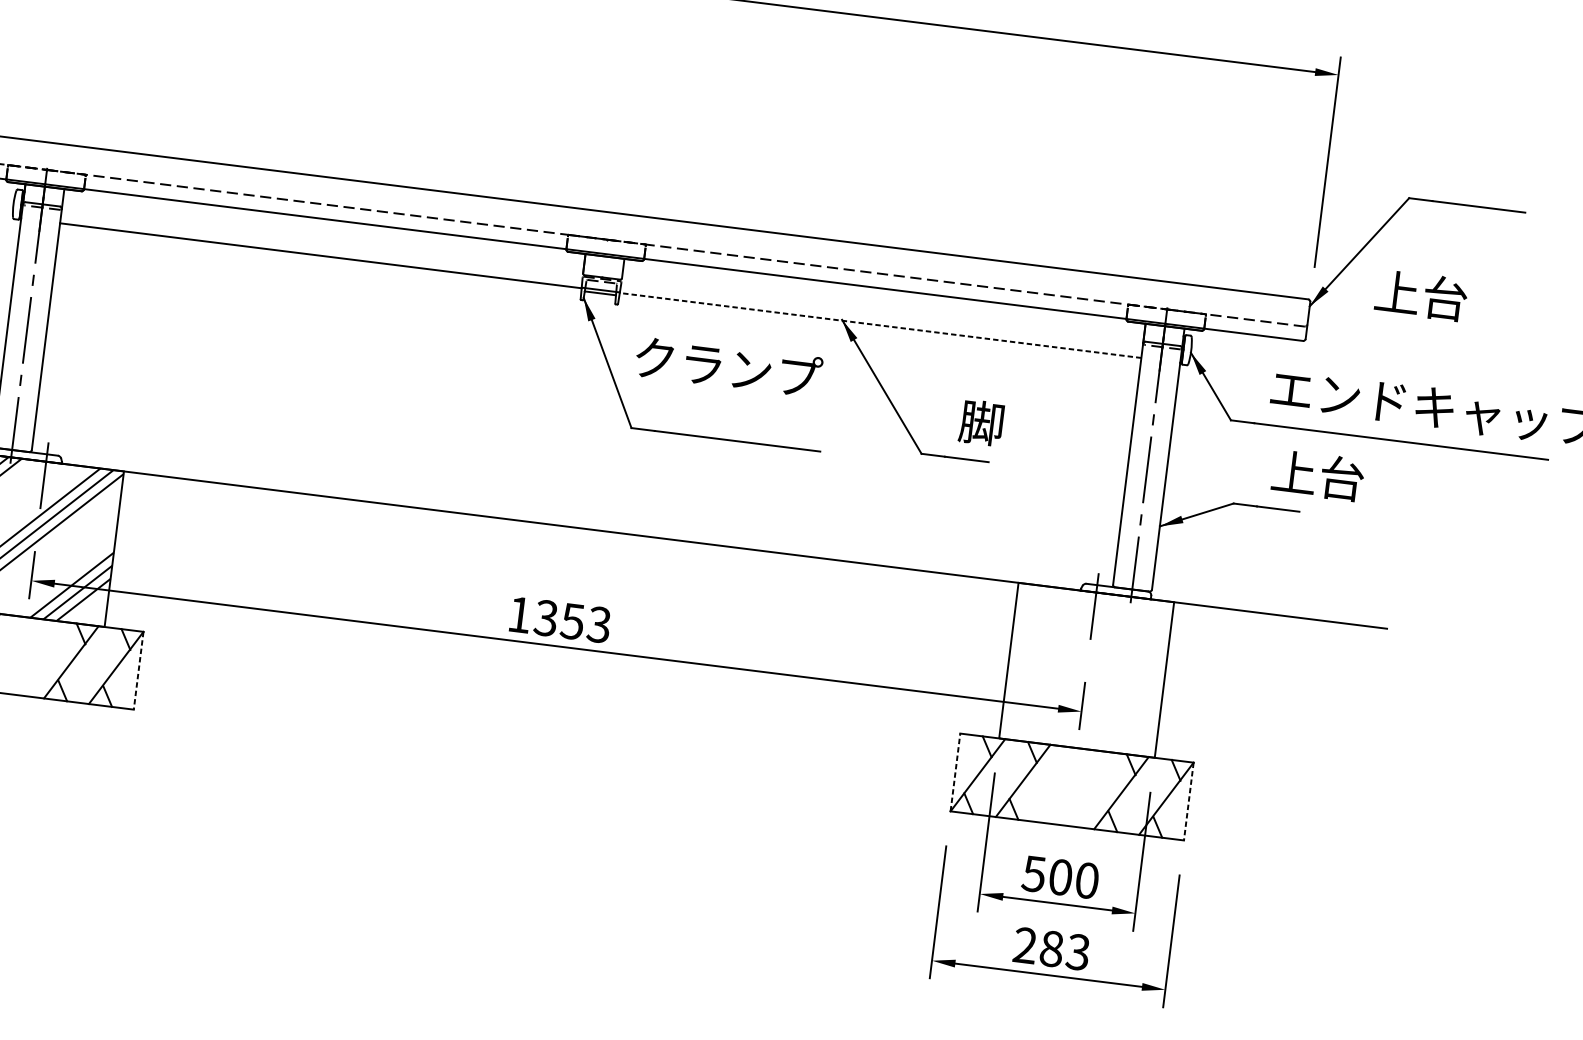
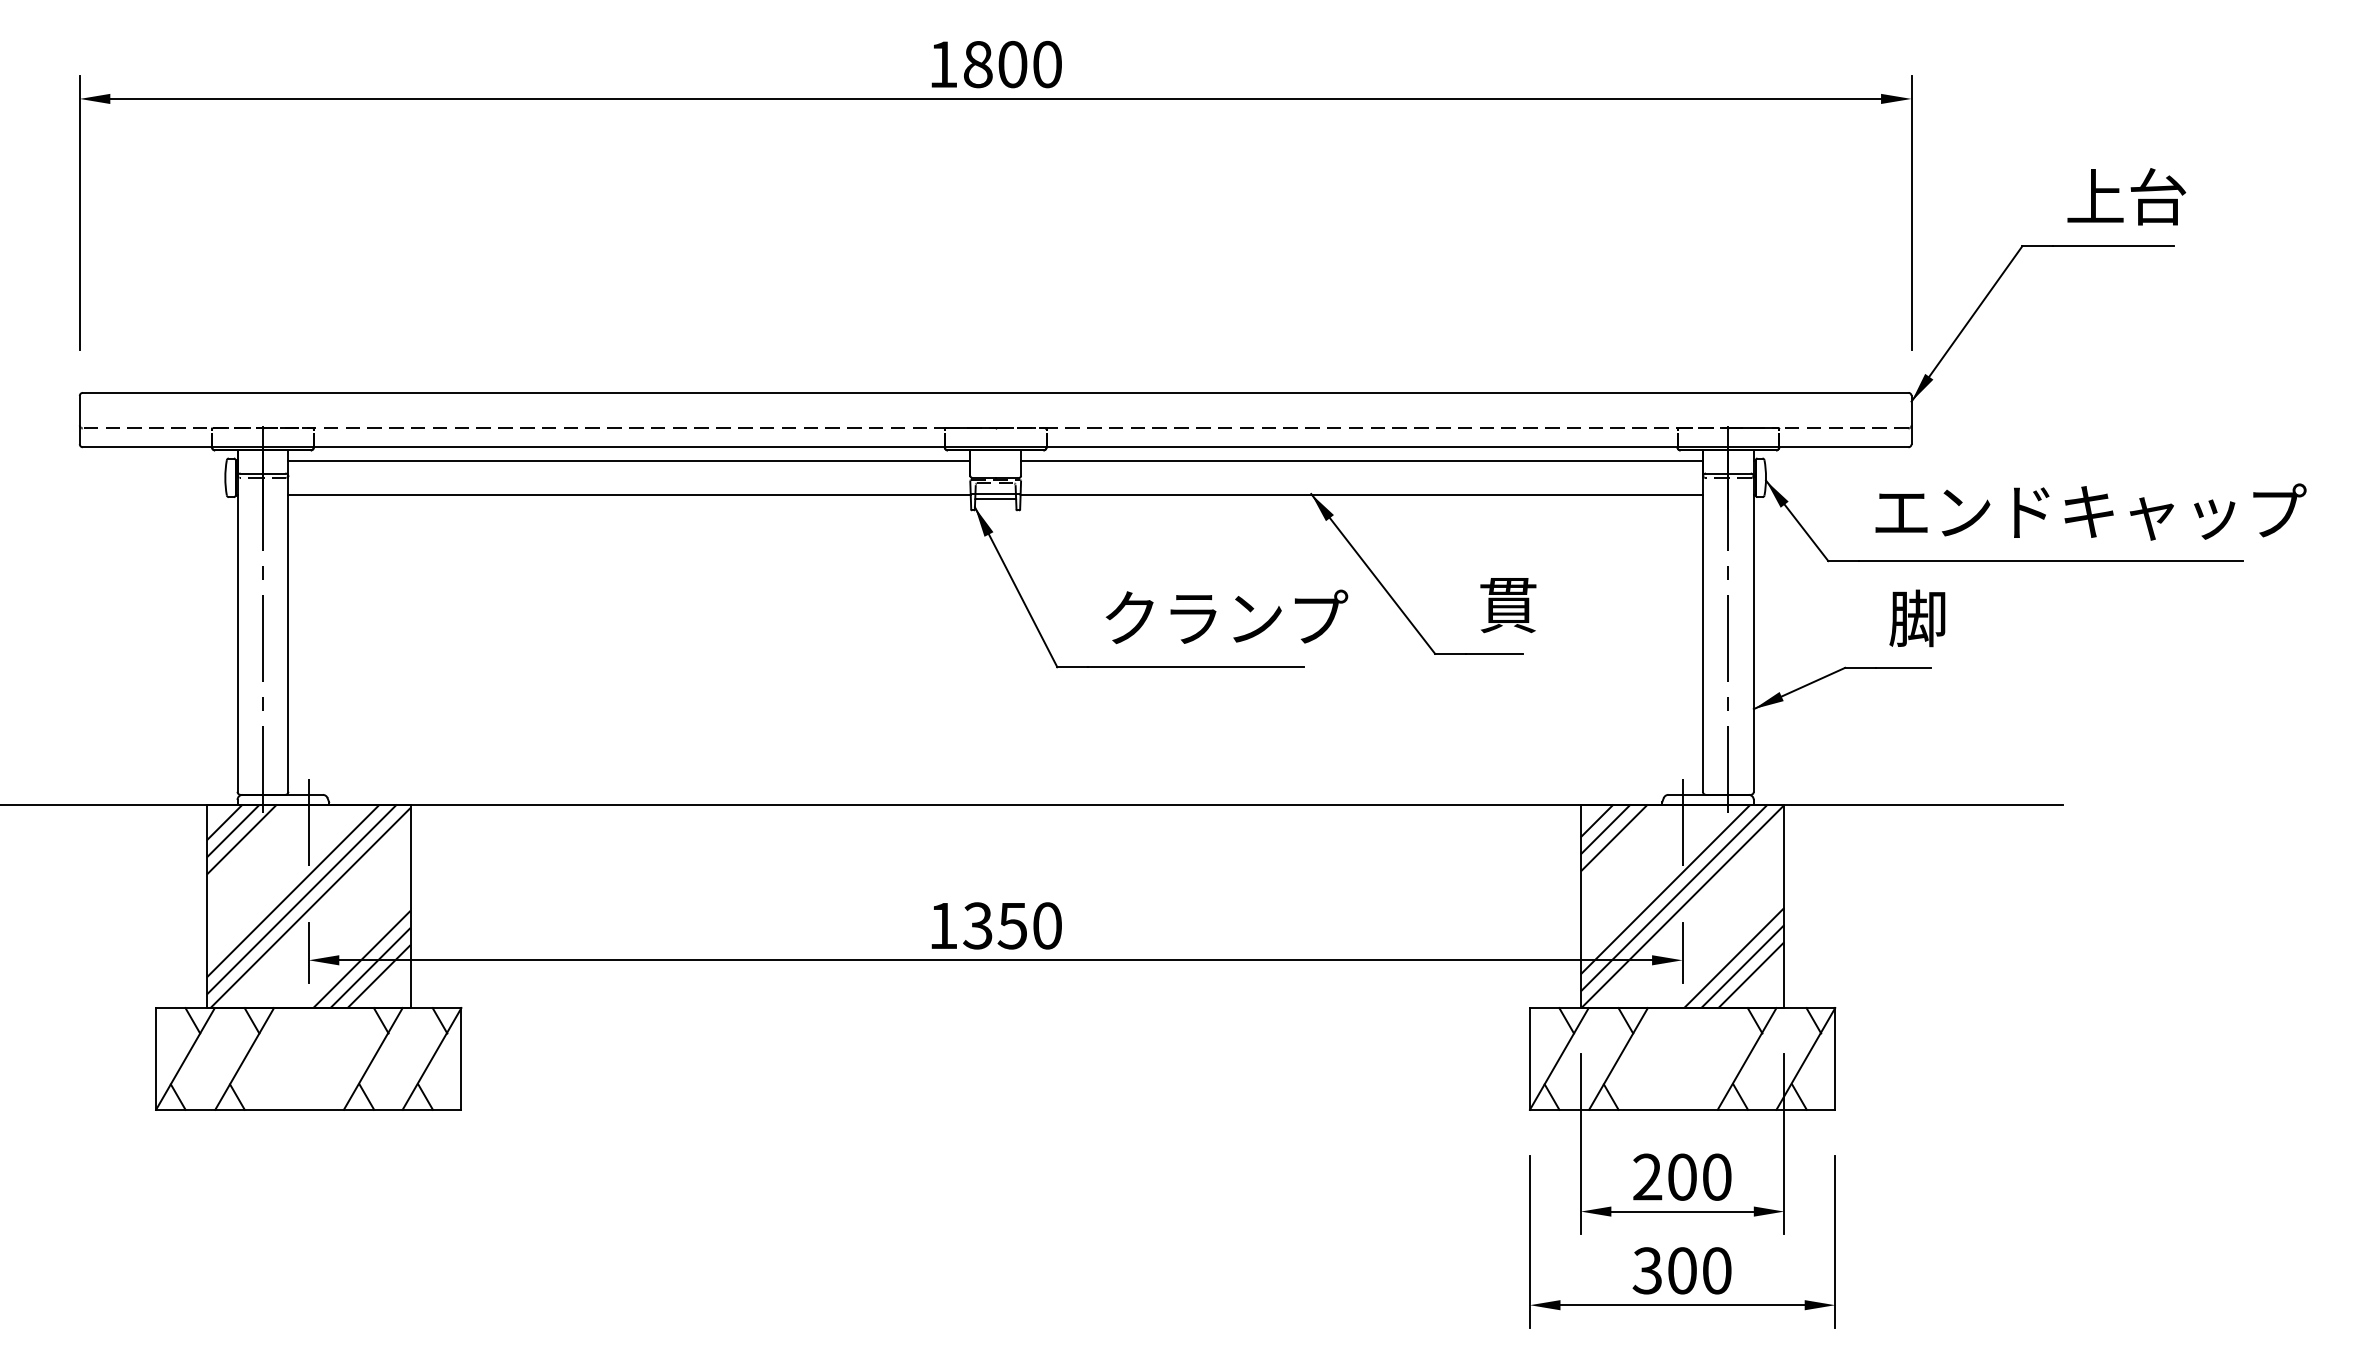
line: (324, 229) -> (629, 460), added
text: (1421, 295) -> (2126, 196), moved
line: (883, 298) -> (1361, 460), added
line: (880, 325) -> (1361, 495), dashed -> solid
text: (728, 366) -> (1226, 616), moved
text: (981, 422) -> (1507, 604), 脚 -> 貫
text: (1317, 475) -> (1948, 618), 上台 -> 脚
text: (598, 624) -> (1046, 925), 1353 -> 1350
line: (138, 670) -> (461, 1058), dashed -> solid
hatch: (1086, 670) -> (1682, 906), added
line: (955, 772) -> (1529, 1058), dashed -> solid
line: (1189, 801) -> (1835, 1058), dashed -> solid
text: (1034, 873) -> (1647, 1176), 500 -> 200
text: (1051, 948) -> (1681, 1270), 283 -> 300

